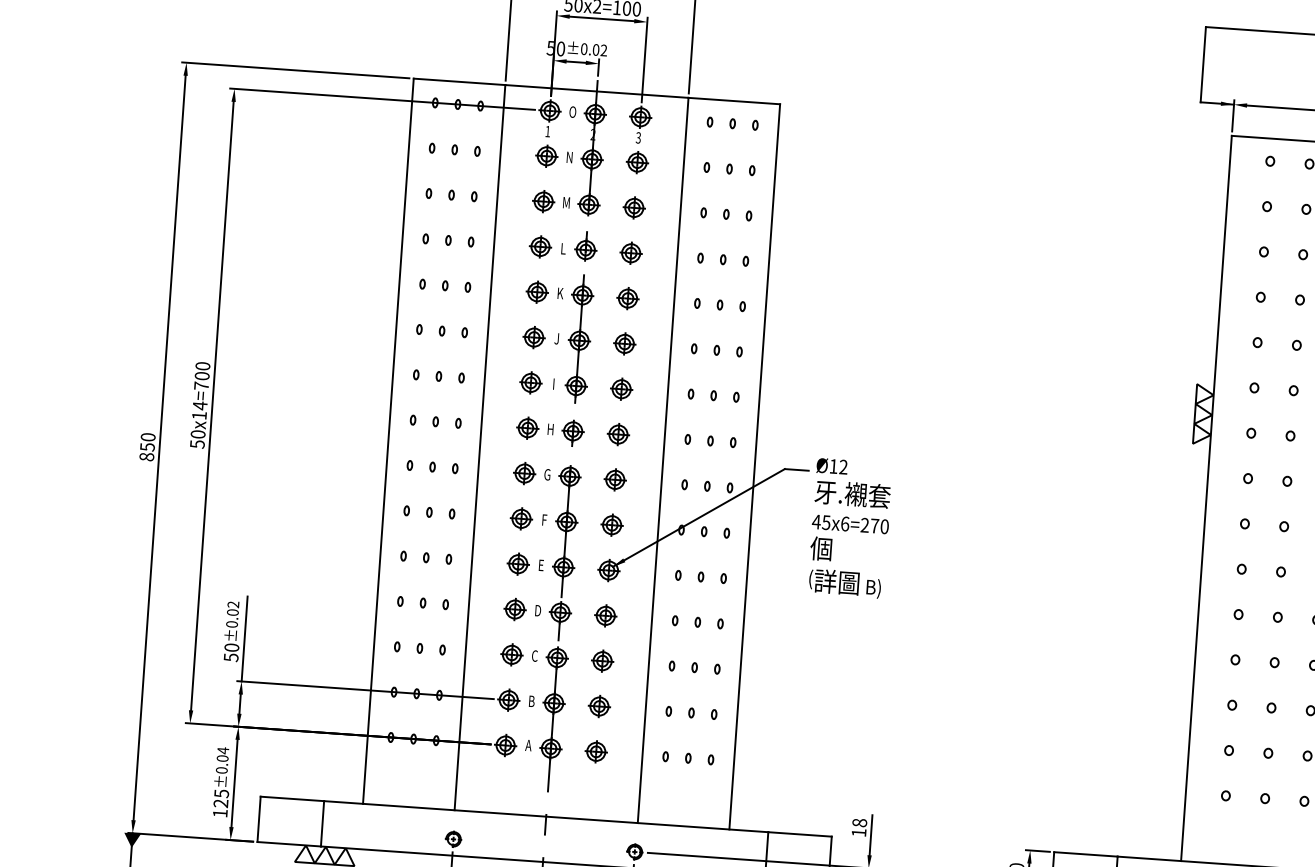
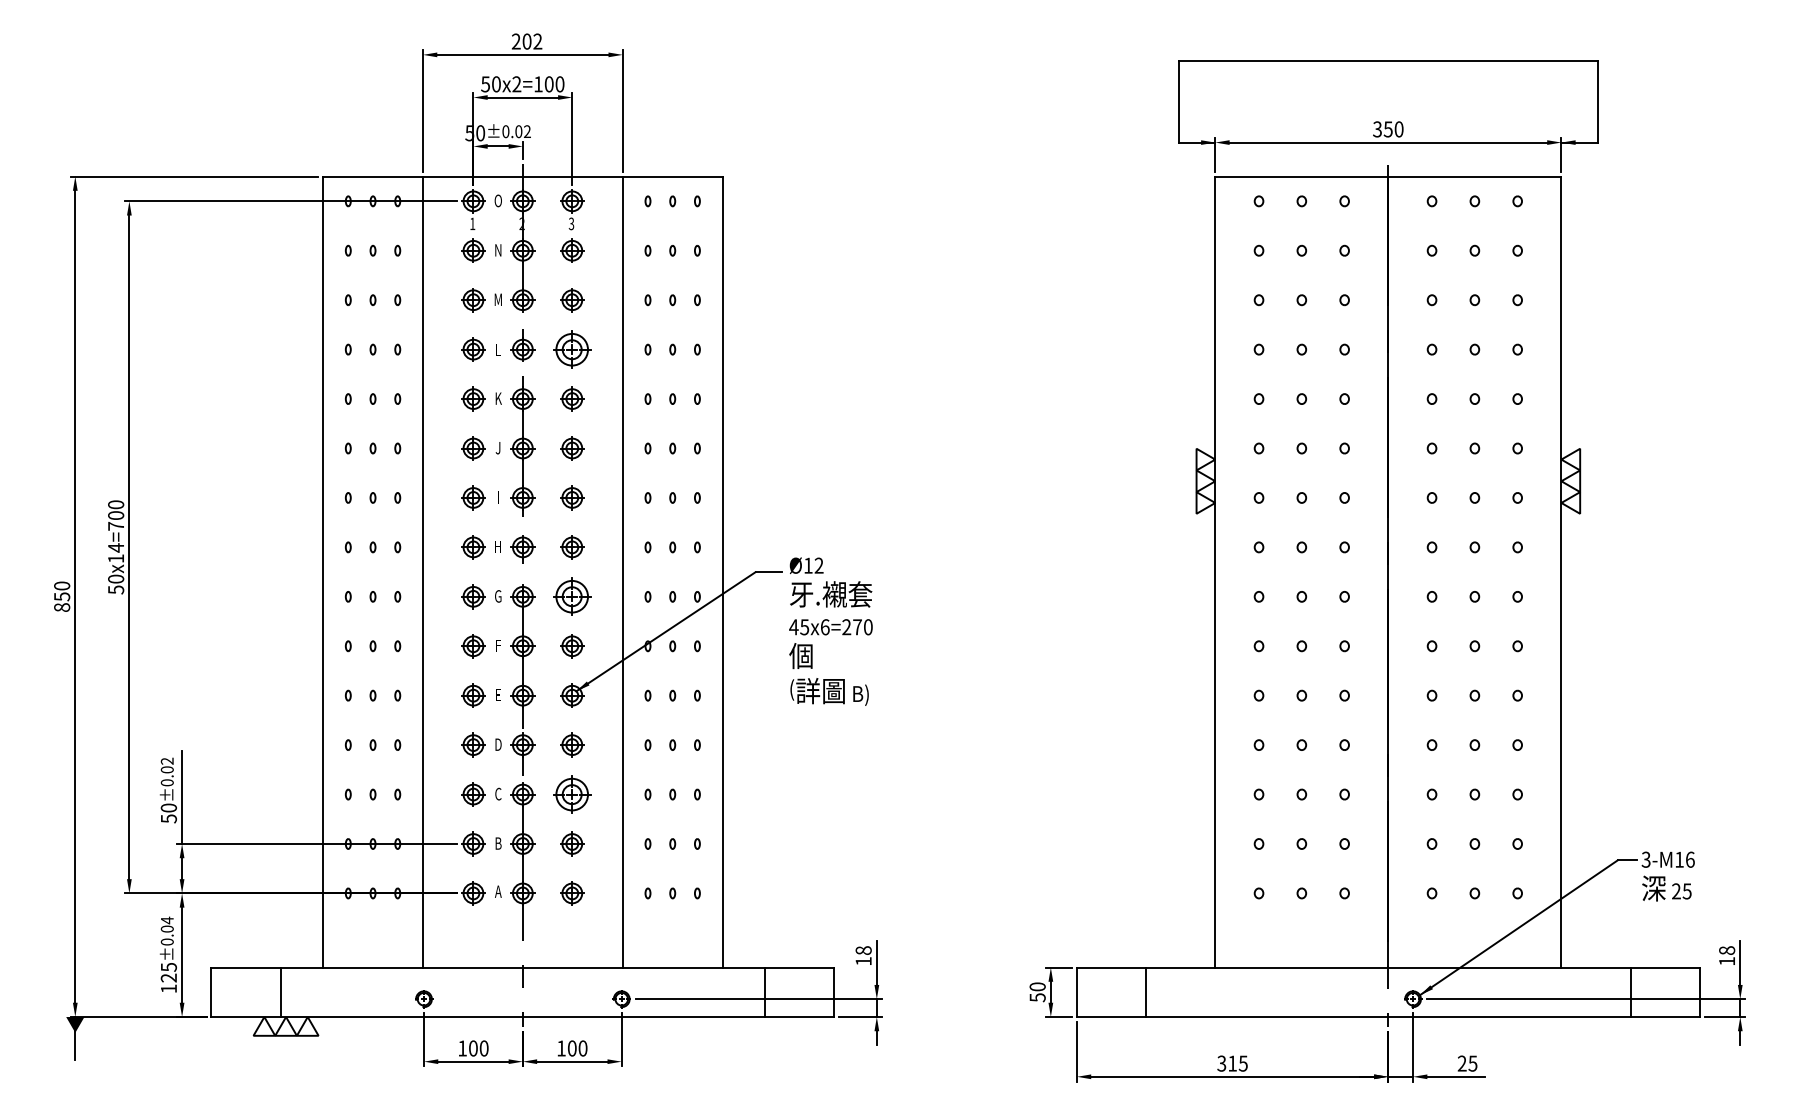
part: (631, 253) -> (572, 349), size x1.6
part: (615, 479) -> (572, 596), size x1.6
part: (602, 661) -> (572, 794), size x1.6

